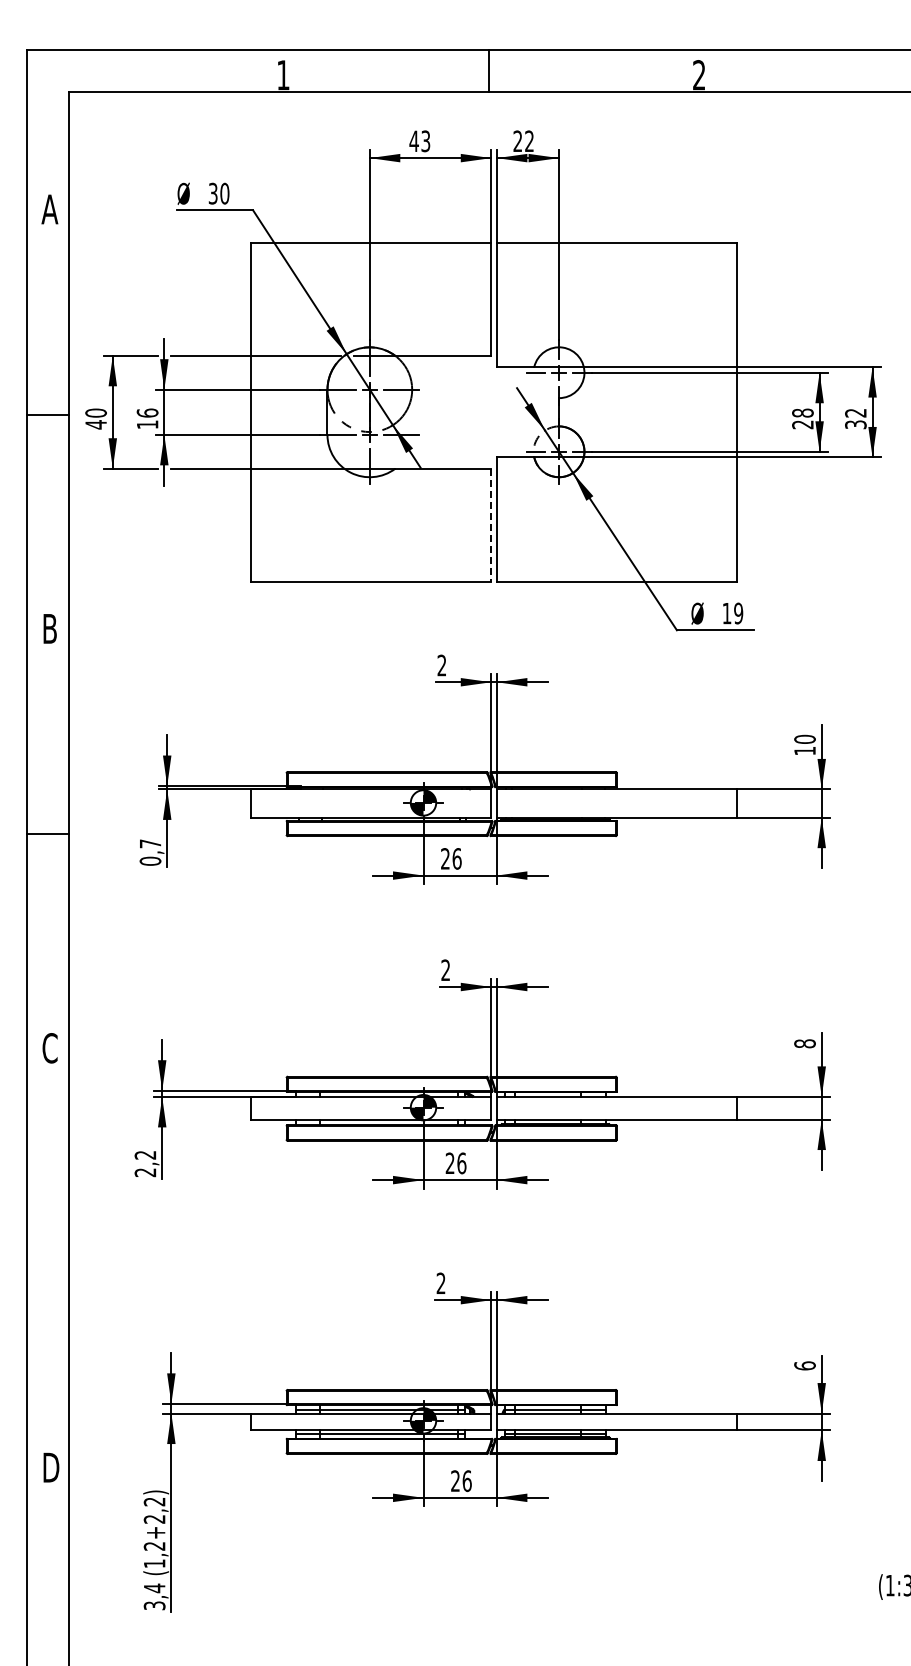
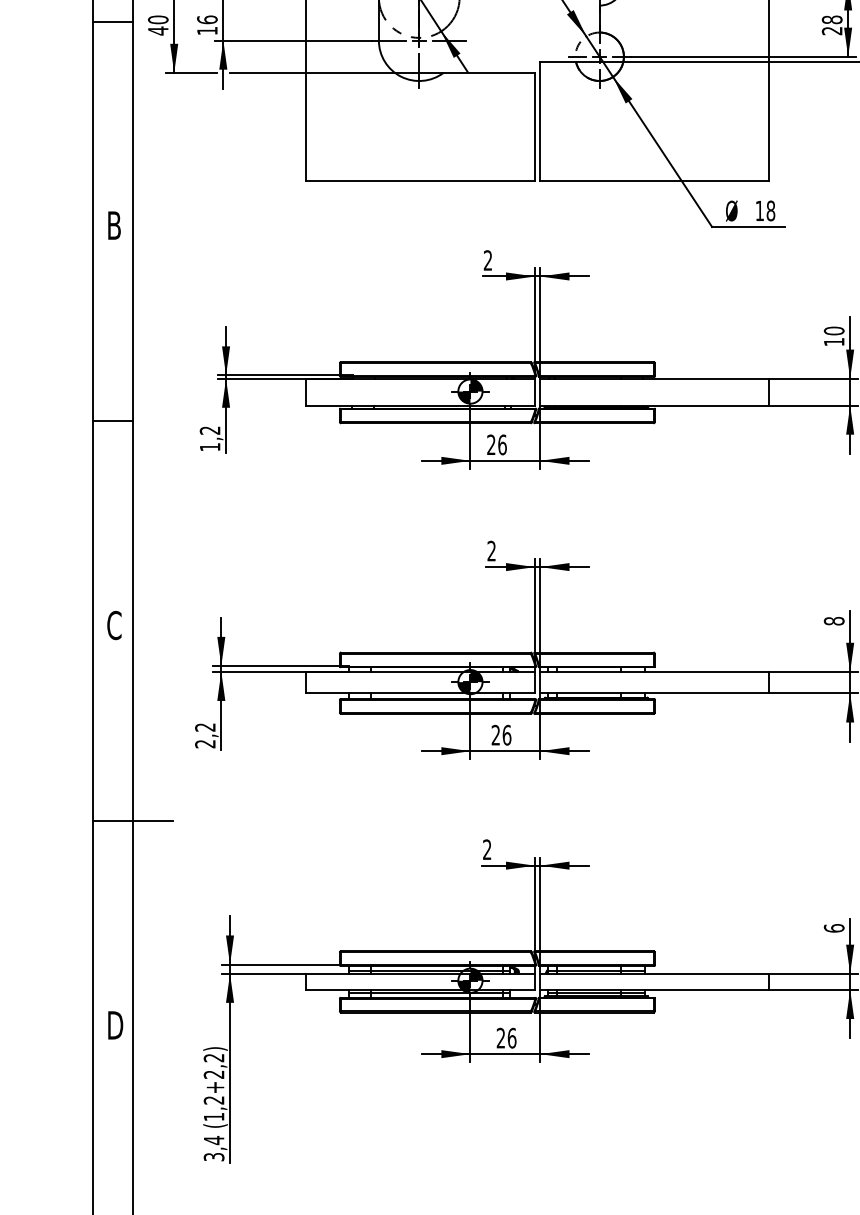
line: (491, 525) -> (535, 127), dashed -> solid
text: (738, 613) -> (770, 210), 19 -> 18
text: (150, 852) -> (210, 438), 0,7 -> 1,2
line: (69, 1253) -> (132, 821), added

